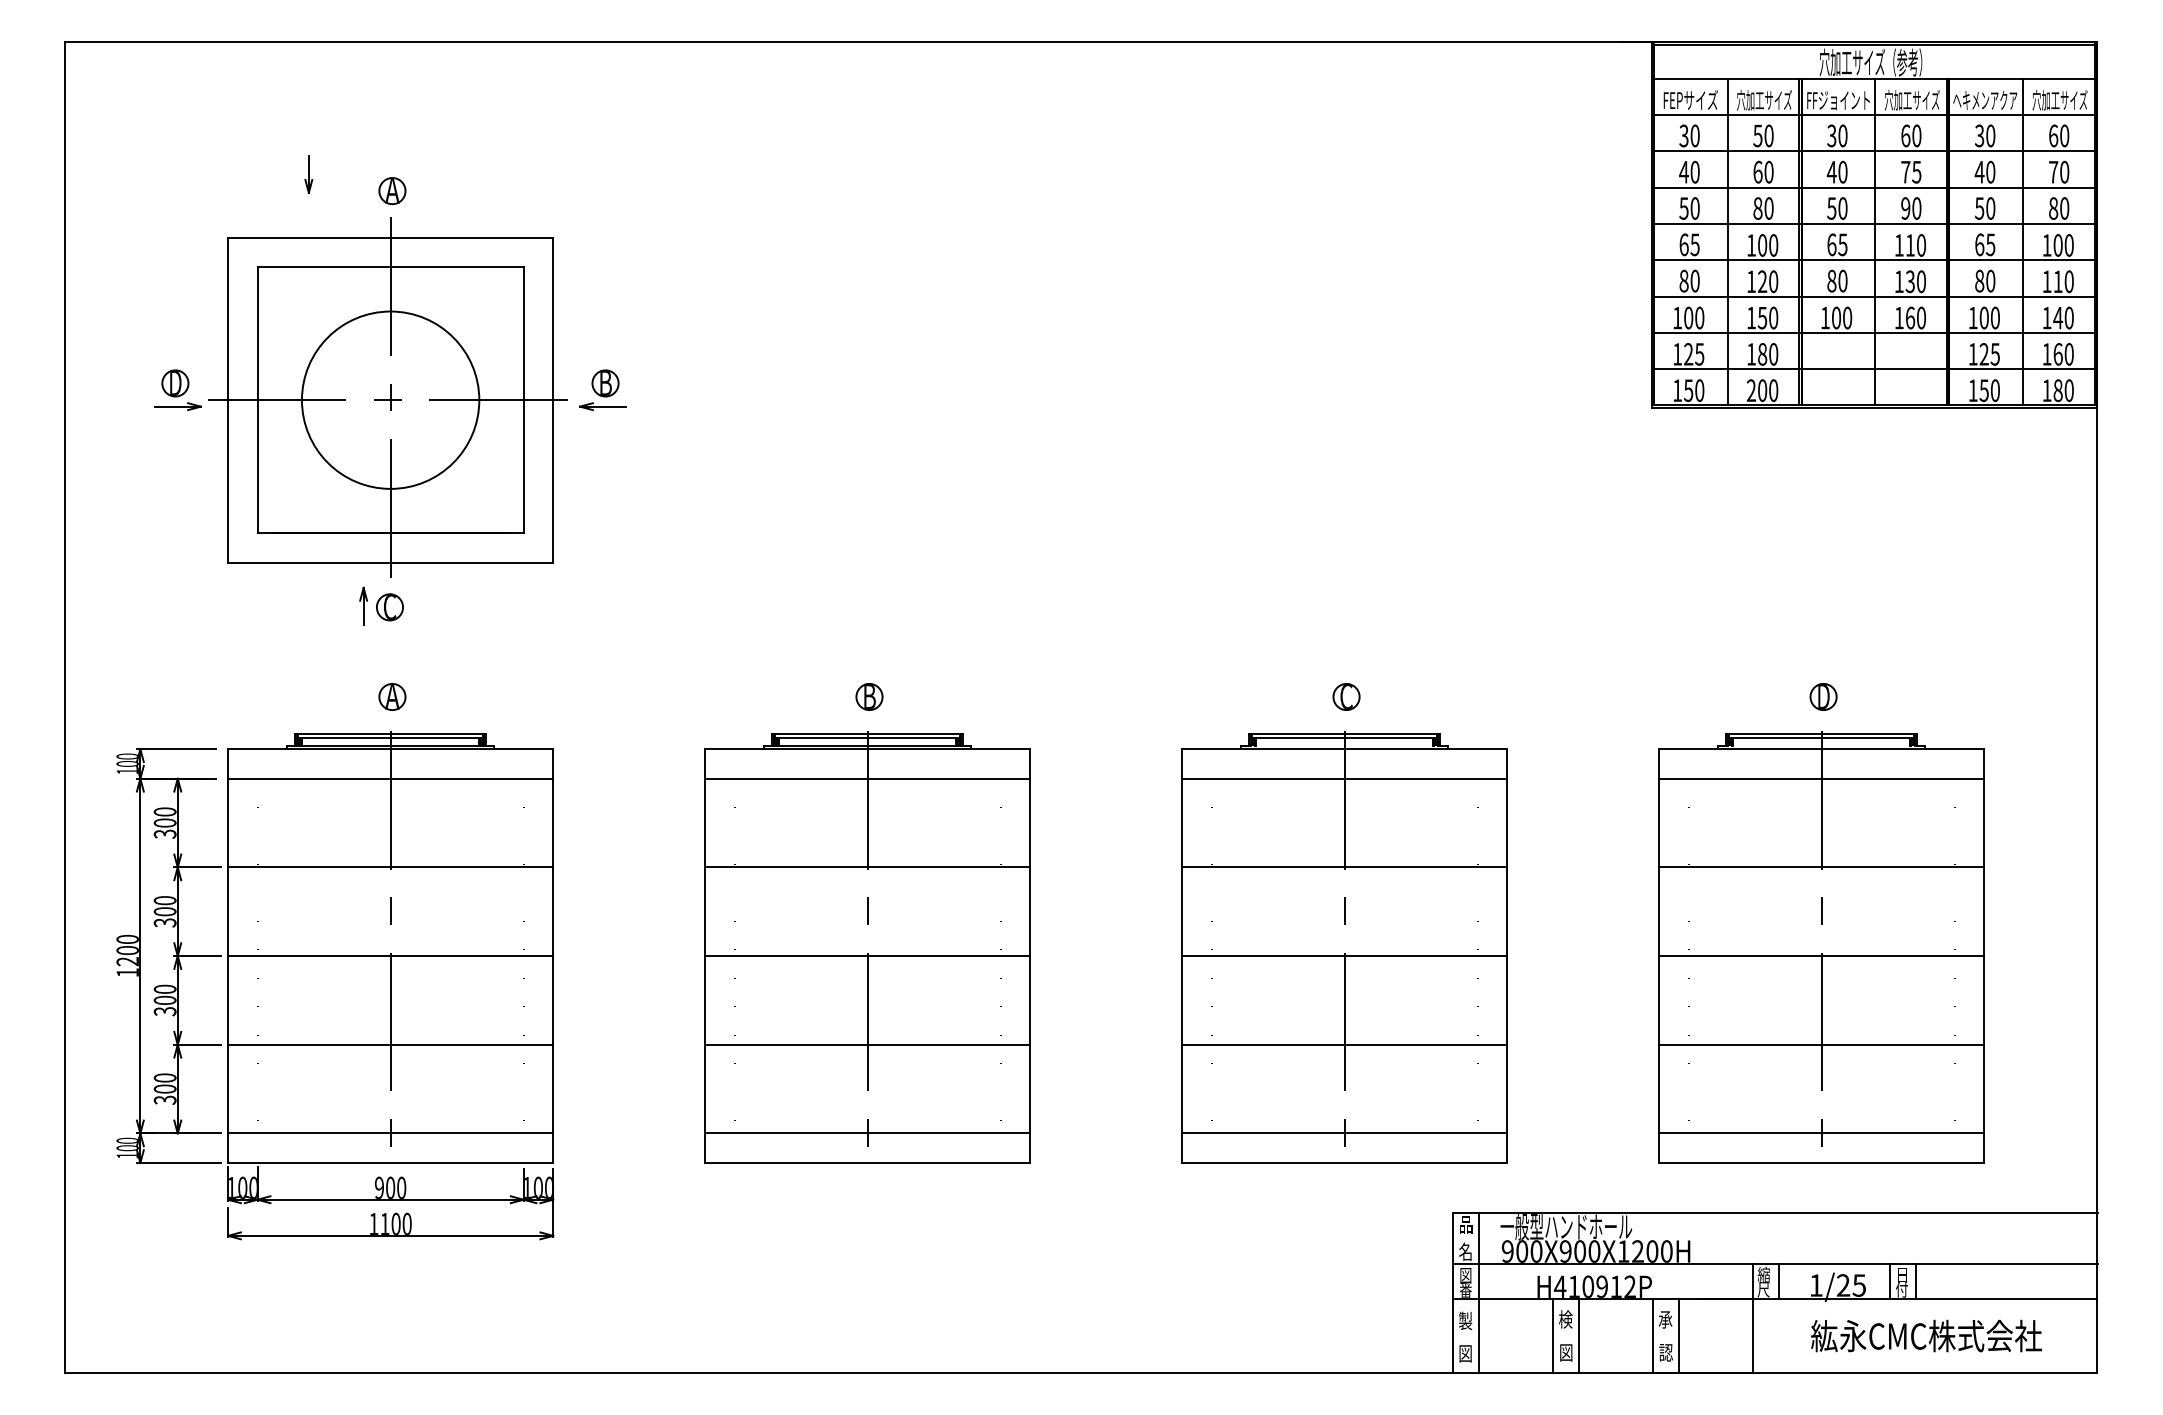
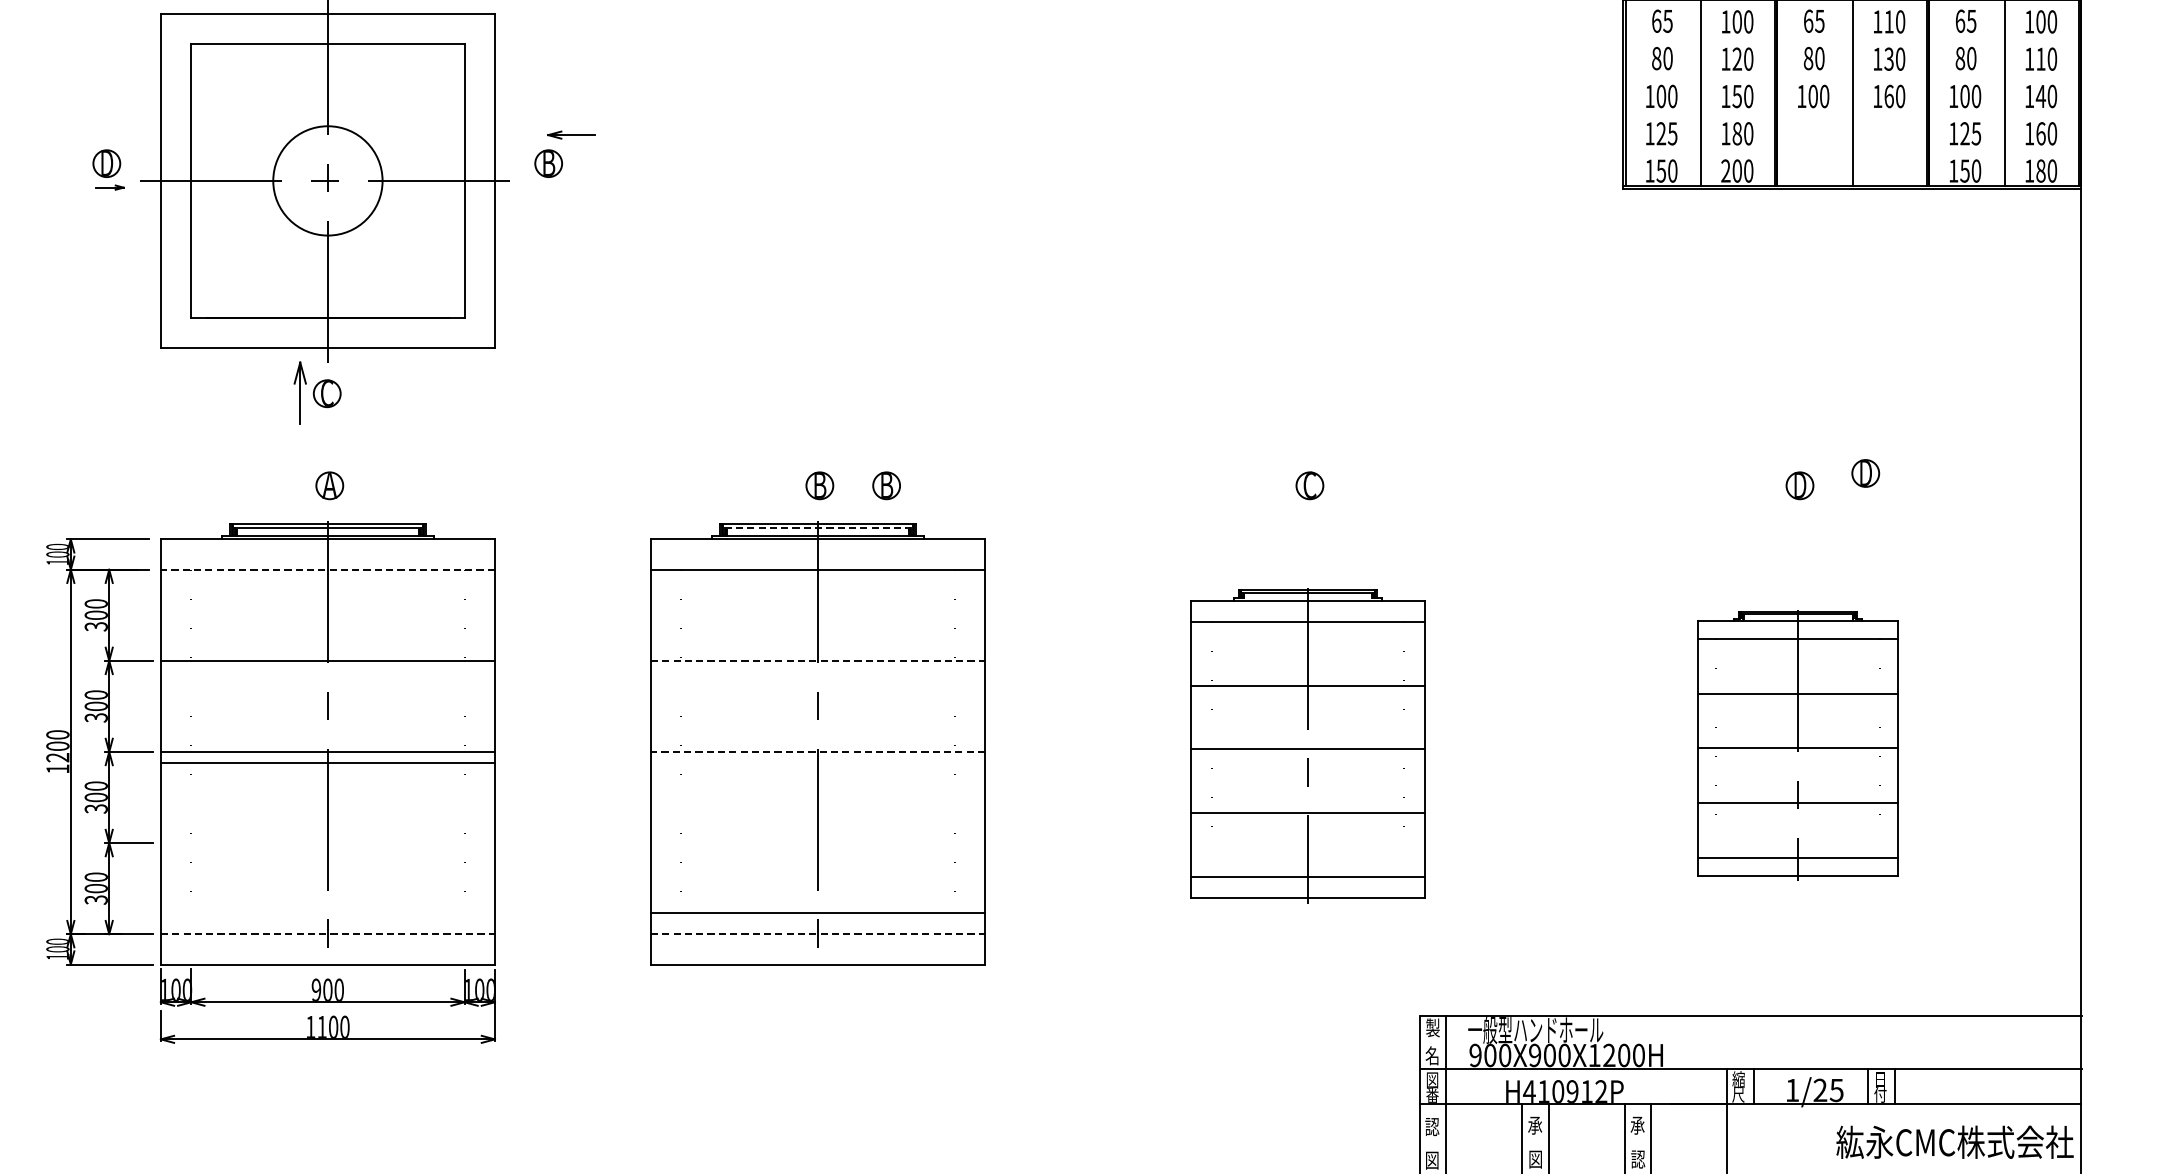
line: (1874, 260) -> (1852, 37), removed
line: (1874, 296) -> (1852, 74), removed
line: (1874, 332) -> (1852, 111), removed
line: (1874, 369) -> (1852, 149), removed
circle: (390, 399) -> (327, 180), size x0.6
part: (177, 406) -> (108, 187), size x0.6
part: (602, 406) -> (571, 134), moved
part: (363, 605) -> (300, 391), size x1.6
part: (1887, 684) -> (1865, 472), added
part: (934, 696) -> (886, 485), added
line: (867, 738) -> (817, 528), solid -> dashed
line: (390, 778) -> (327, 569), solid -> dashed
line: (867, 867) -> (817, 660), solid -> dashed
part: (1344, 947) -> (1307, 743), size x0.7
part: (1821, 947) -> (1797, 743), size x0.6
line: (867, 956) -> (817, 752), solid -> dashed
line: (390, 1044) -> (327, 762), moved
line: (867, 1044) -> (817, 912), moved
line: (390, 1133) -> (327, 934), solid -> dashed
line: (867, 1133) -> (817, 934), solid -> dashed
text: (1465, 1224) -> (1432, 1027), 品 -> 製
text: (1565, 1319) -> (1534, 1125), 検 -> 承
text: (1465, 1320) -> (1432, 1126), 製 -> 認
text: (1926, 1335) -> (1955, 1141), moved

